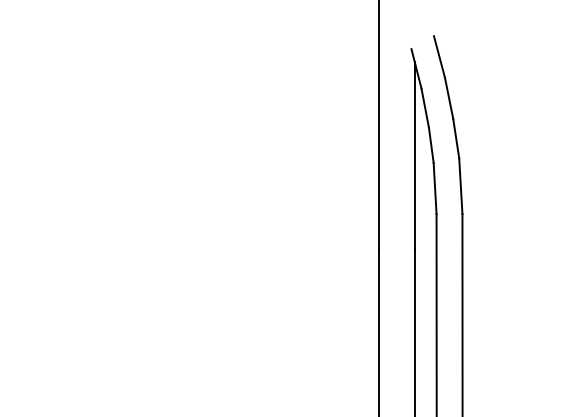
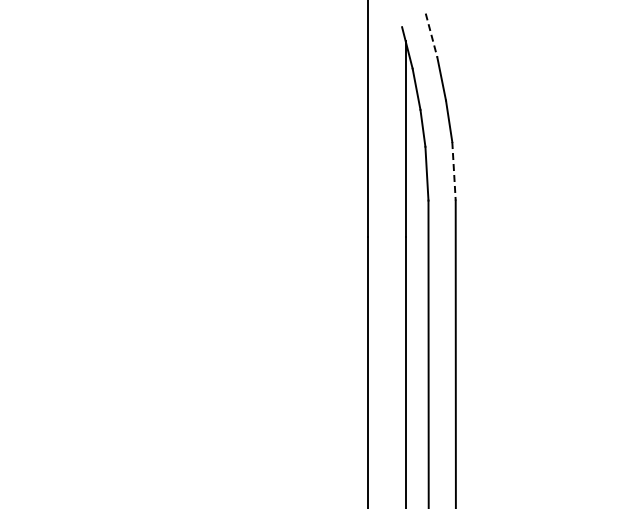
line: (439, 57) -> (431, 35), solid -> dashed
line: (461, 186) -> (454, 171), solid -> dashed

